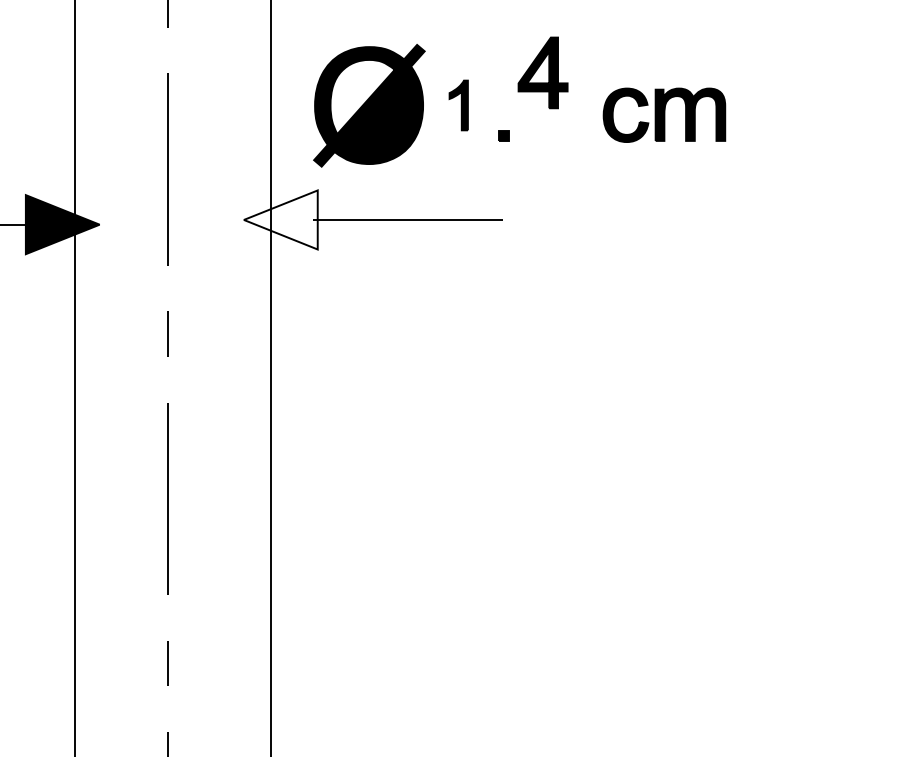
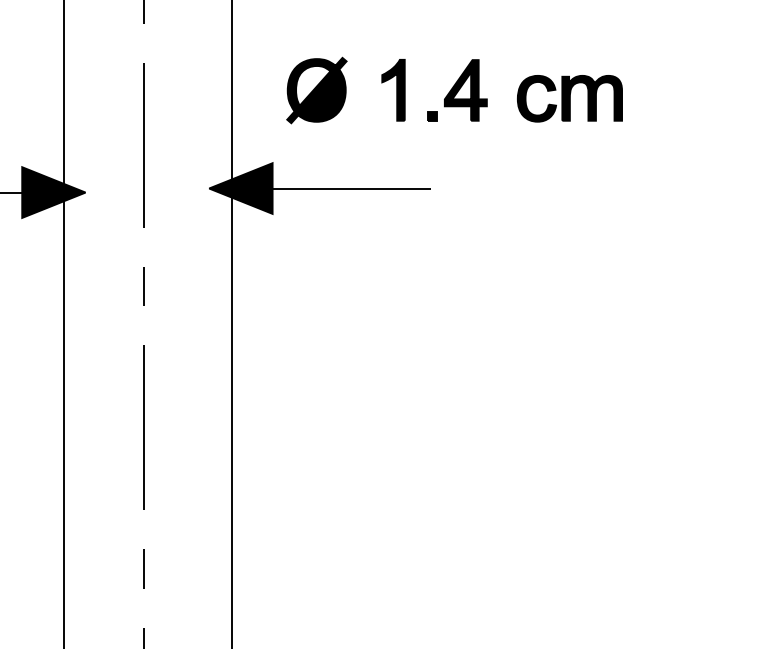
part: (542, 73) -> (465, 90), moved
part: (368, 105) -> (316, 90), size x0.62
part: (458, 105) -> (393, 90), size x1.43
fill: (280, 219) -> (240, 188), added

